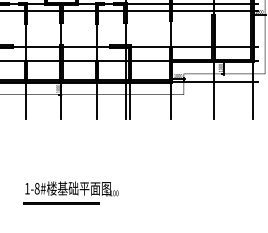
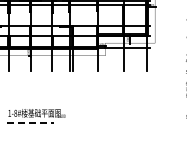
line: (63, 203) -> (31, 122), solid -> dashed

